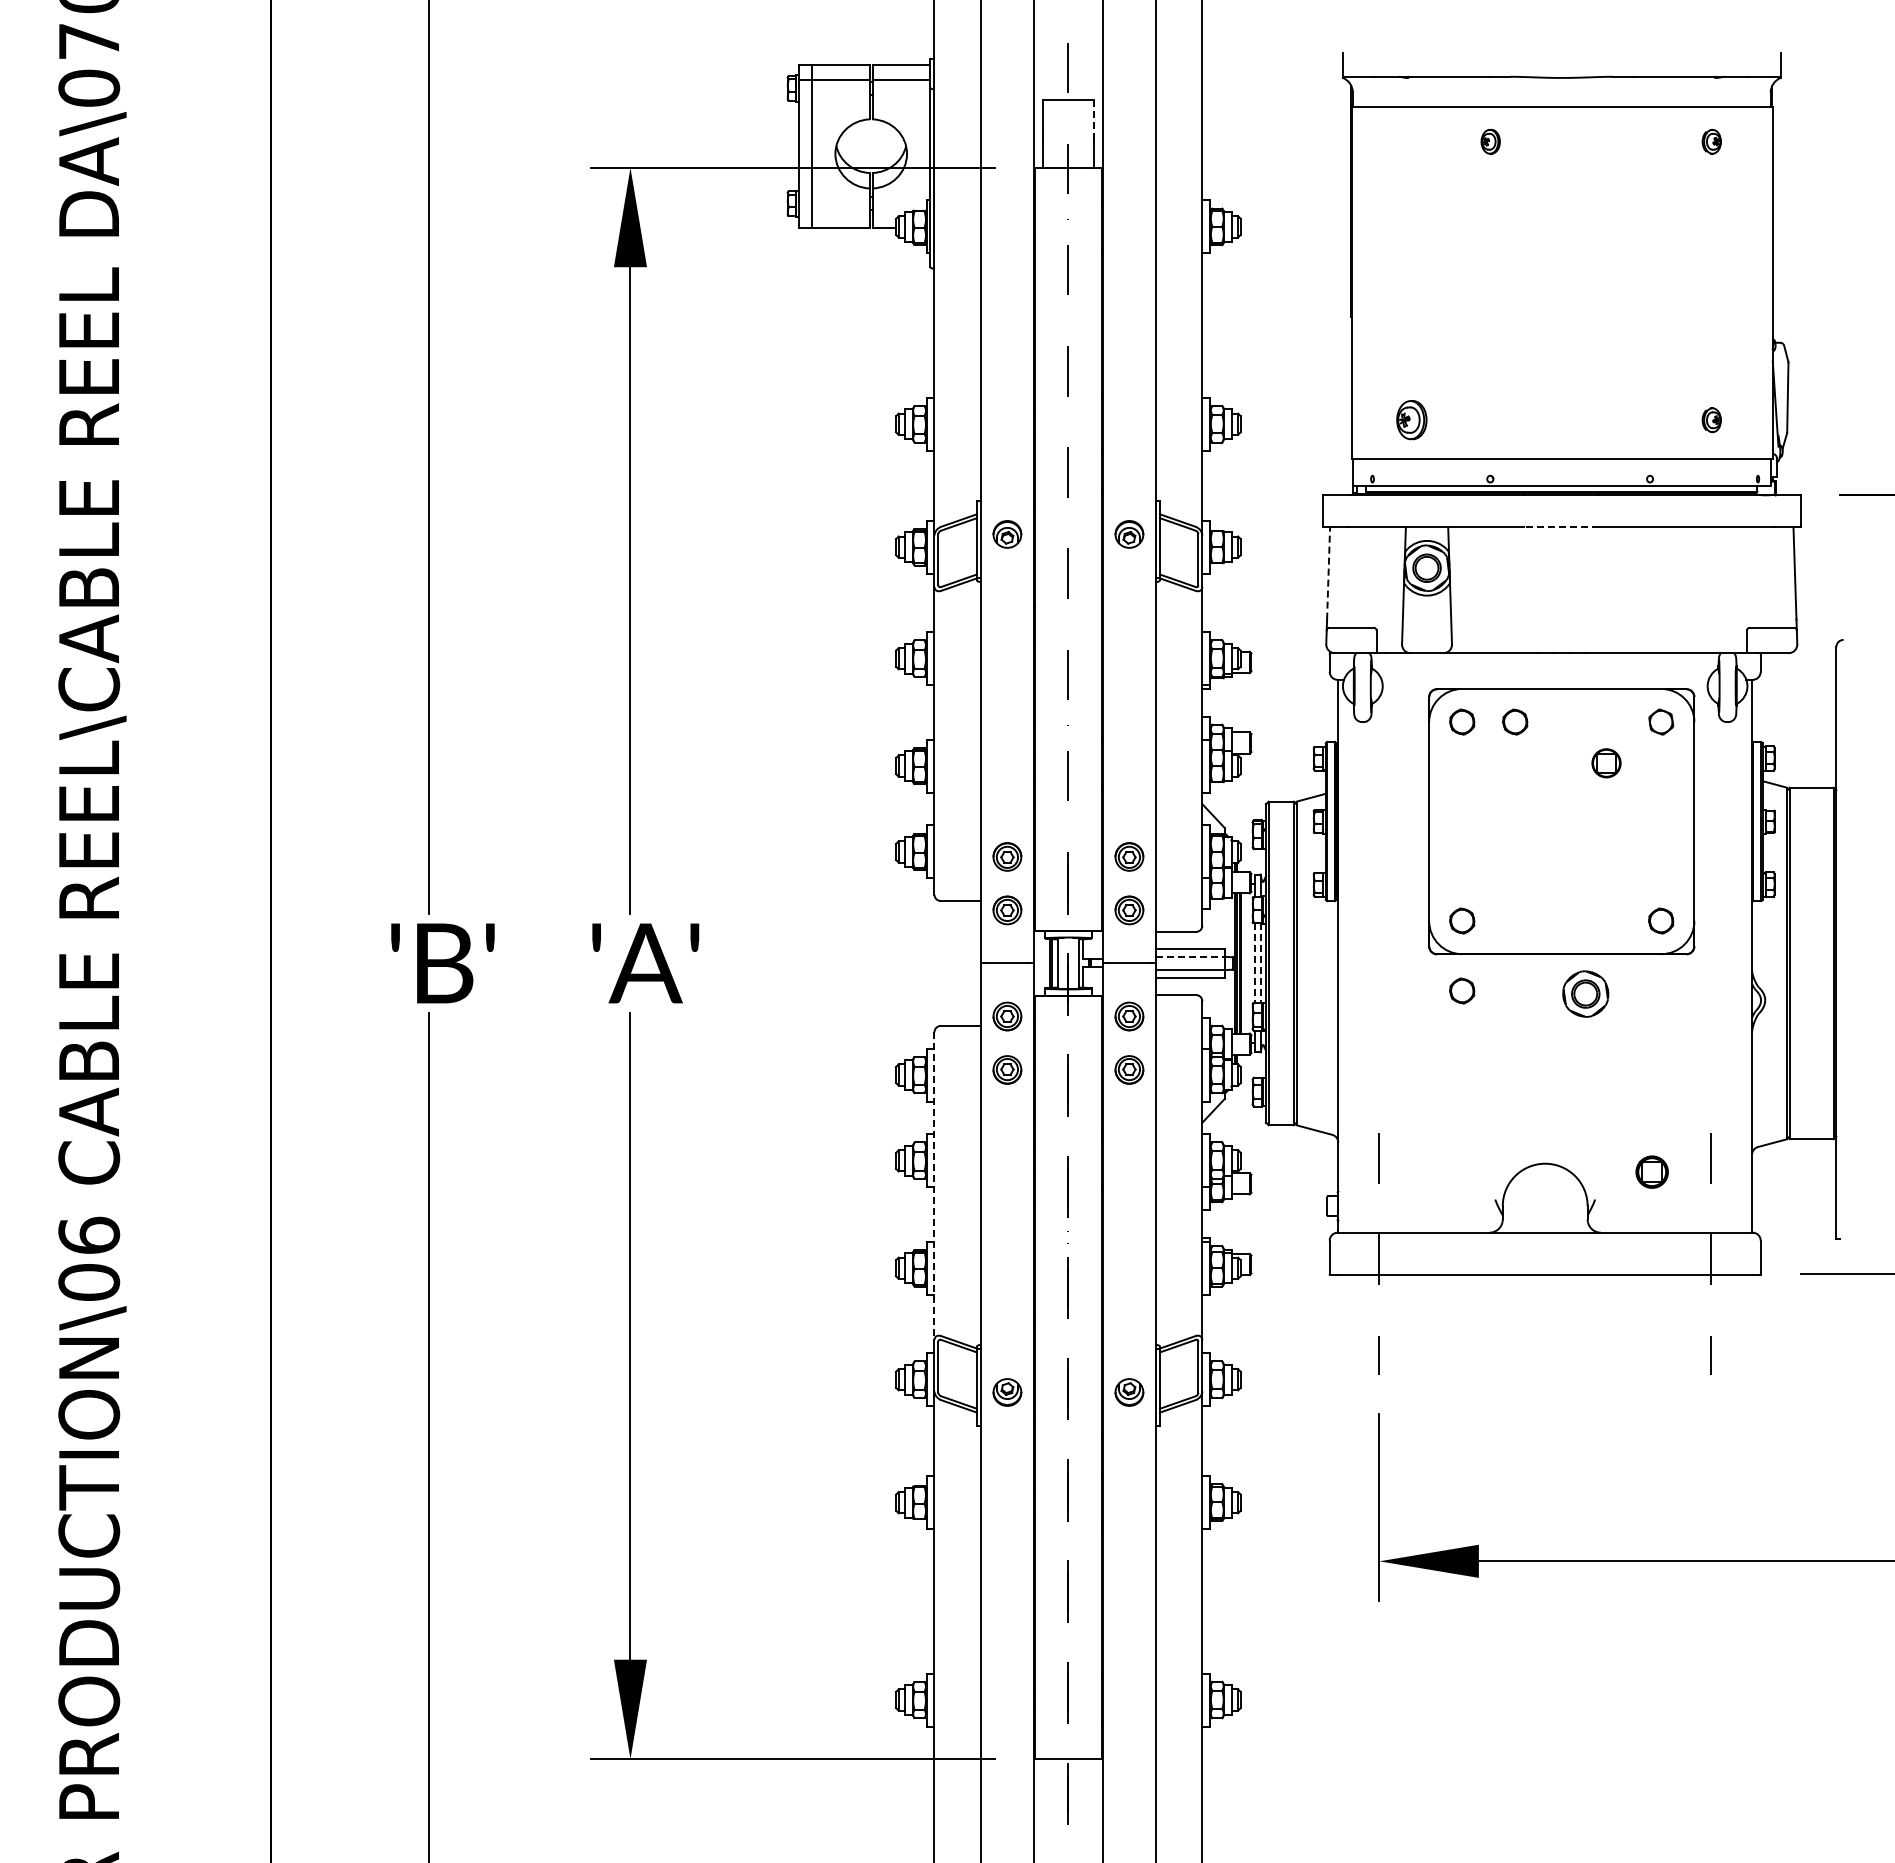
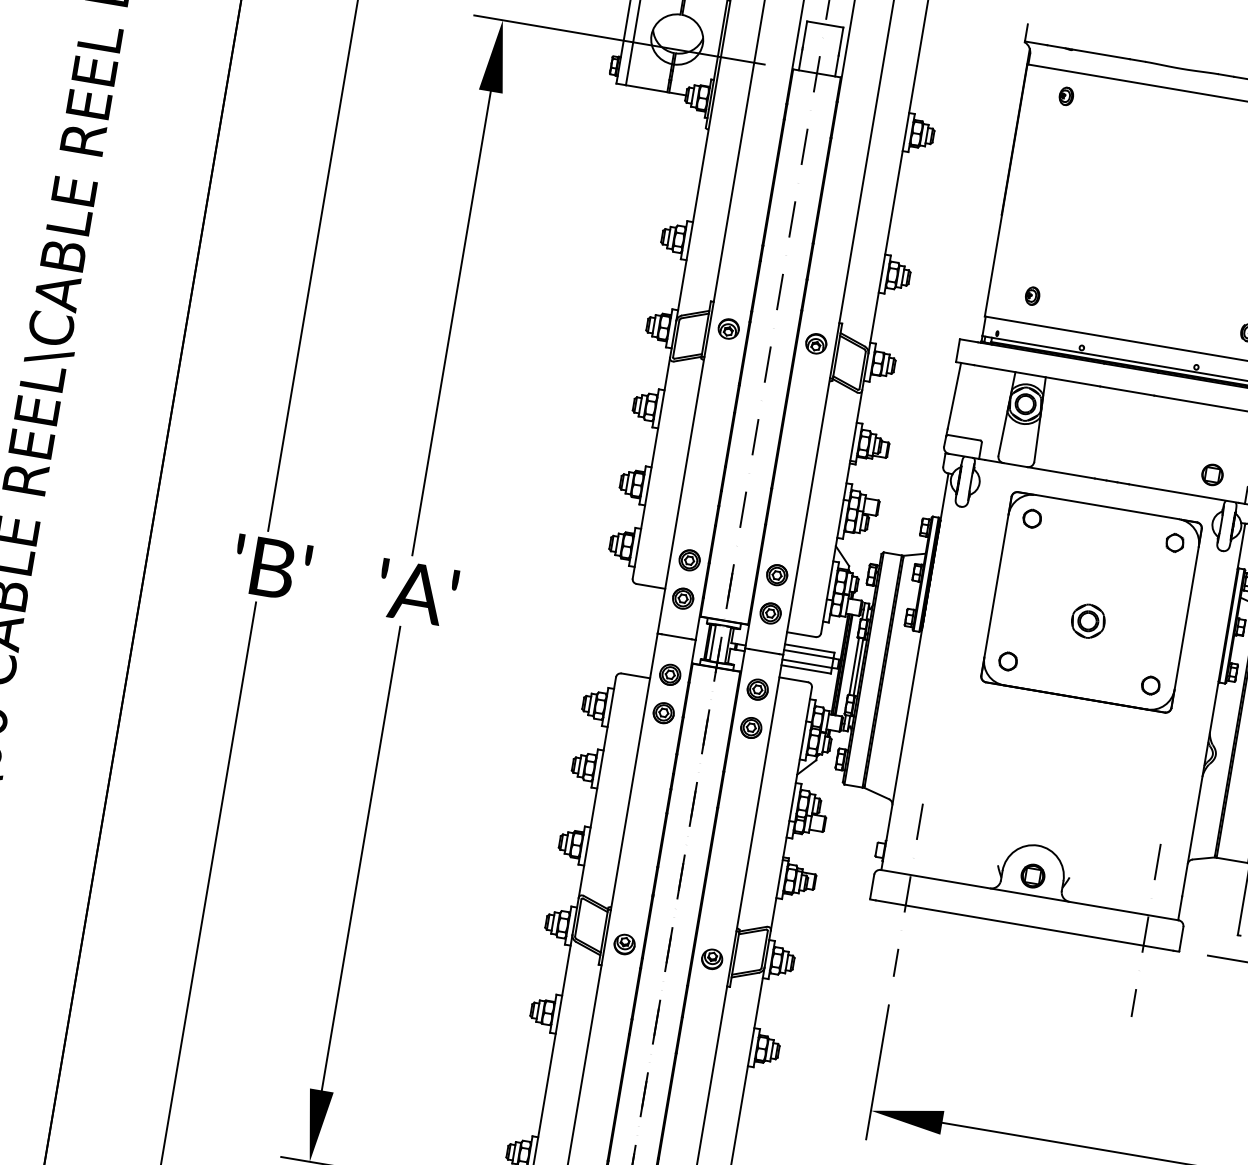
line: (1093, 118) -> (840, 41), dashed -> solid
part: (1490, 141) -> (1066, 96), moved
part: (1411, 420) -> (1032, 296), size x0.62
line: (1561, 527) -> (1127, 391), dashed -> solid
line: (1328, 572) -> (954, 395), dashed -> solid
part: (1515, 721) -> (1070, 524), removed
part: (1606, 763) -> (1212, 475), moved
line: (1190, 956) -> (808, 653), dashed -> solid
line: (1254, 962) -> (854, 666), dashed -> solid
line: (1260, 962) -> (858, 666), dashed -> solid
part: (1462, 990) -> (999, 711), removed
part: (1585, 993) -> (1088, 620), moved
part: (1651, 1171) -> (1032, 875), moved
line: (934, 1186) -> (597, 787), dashed -> solid

